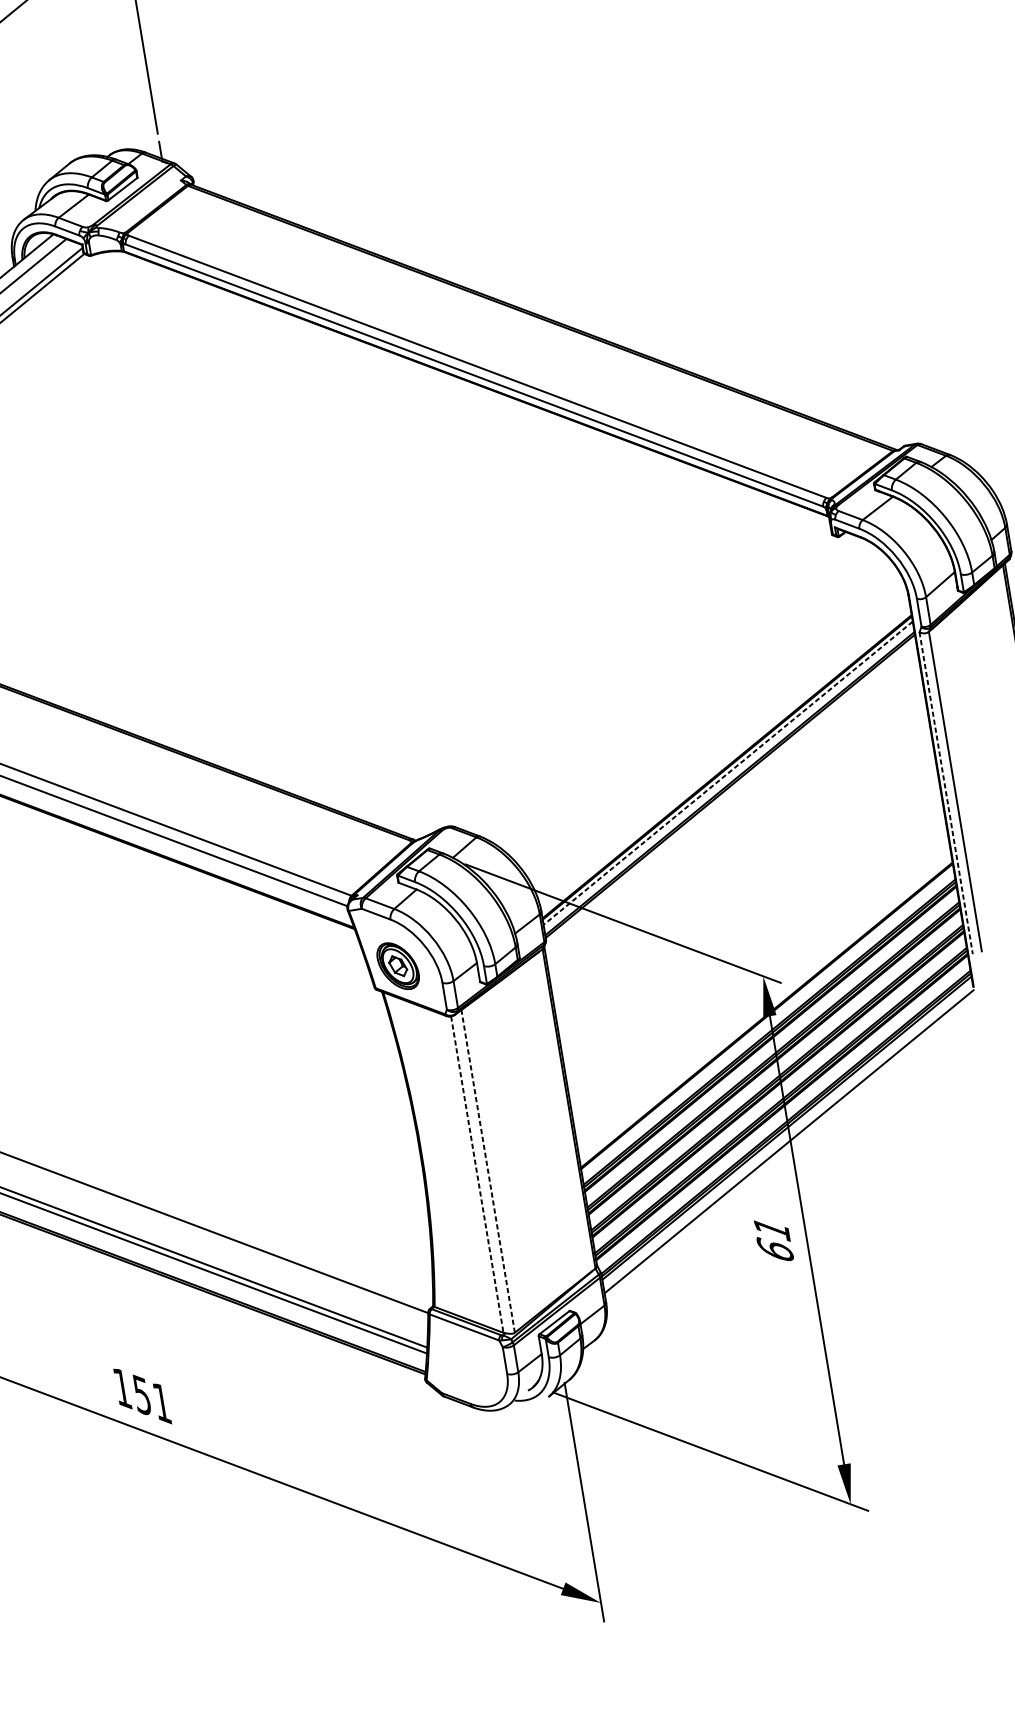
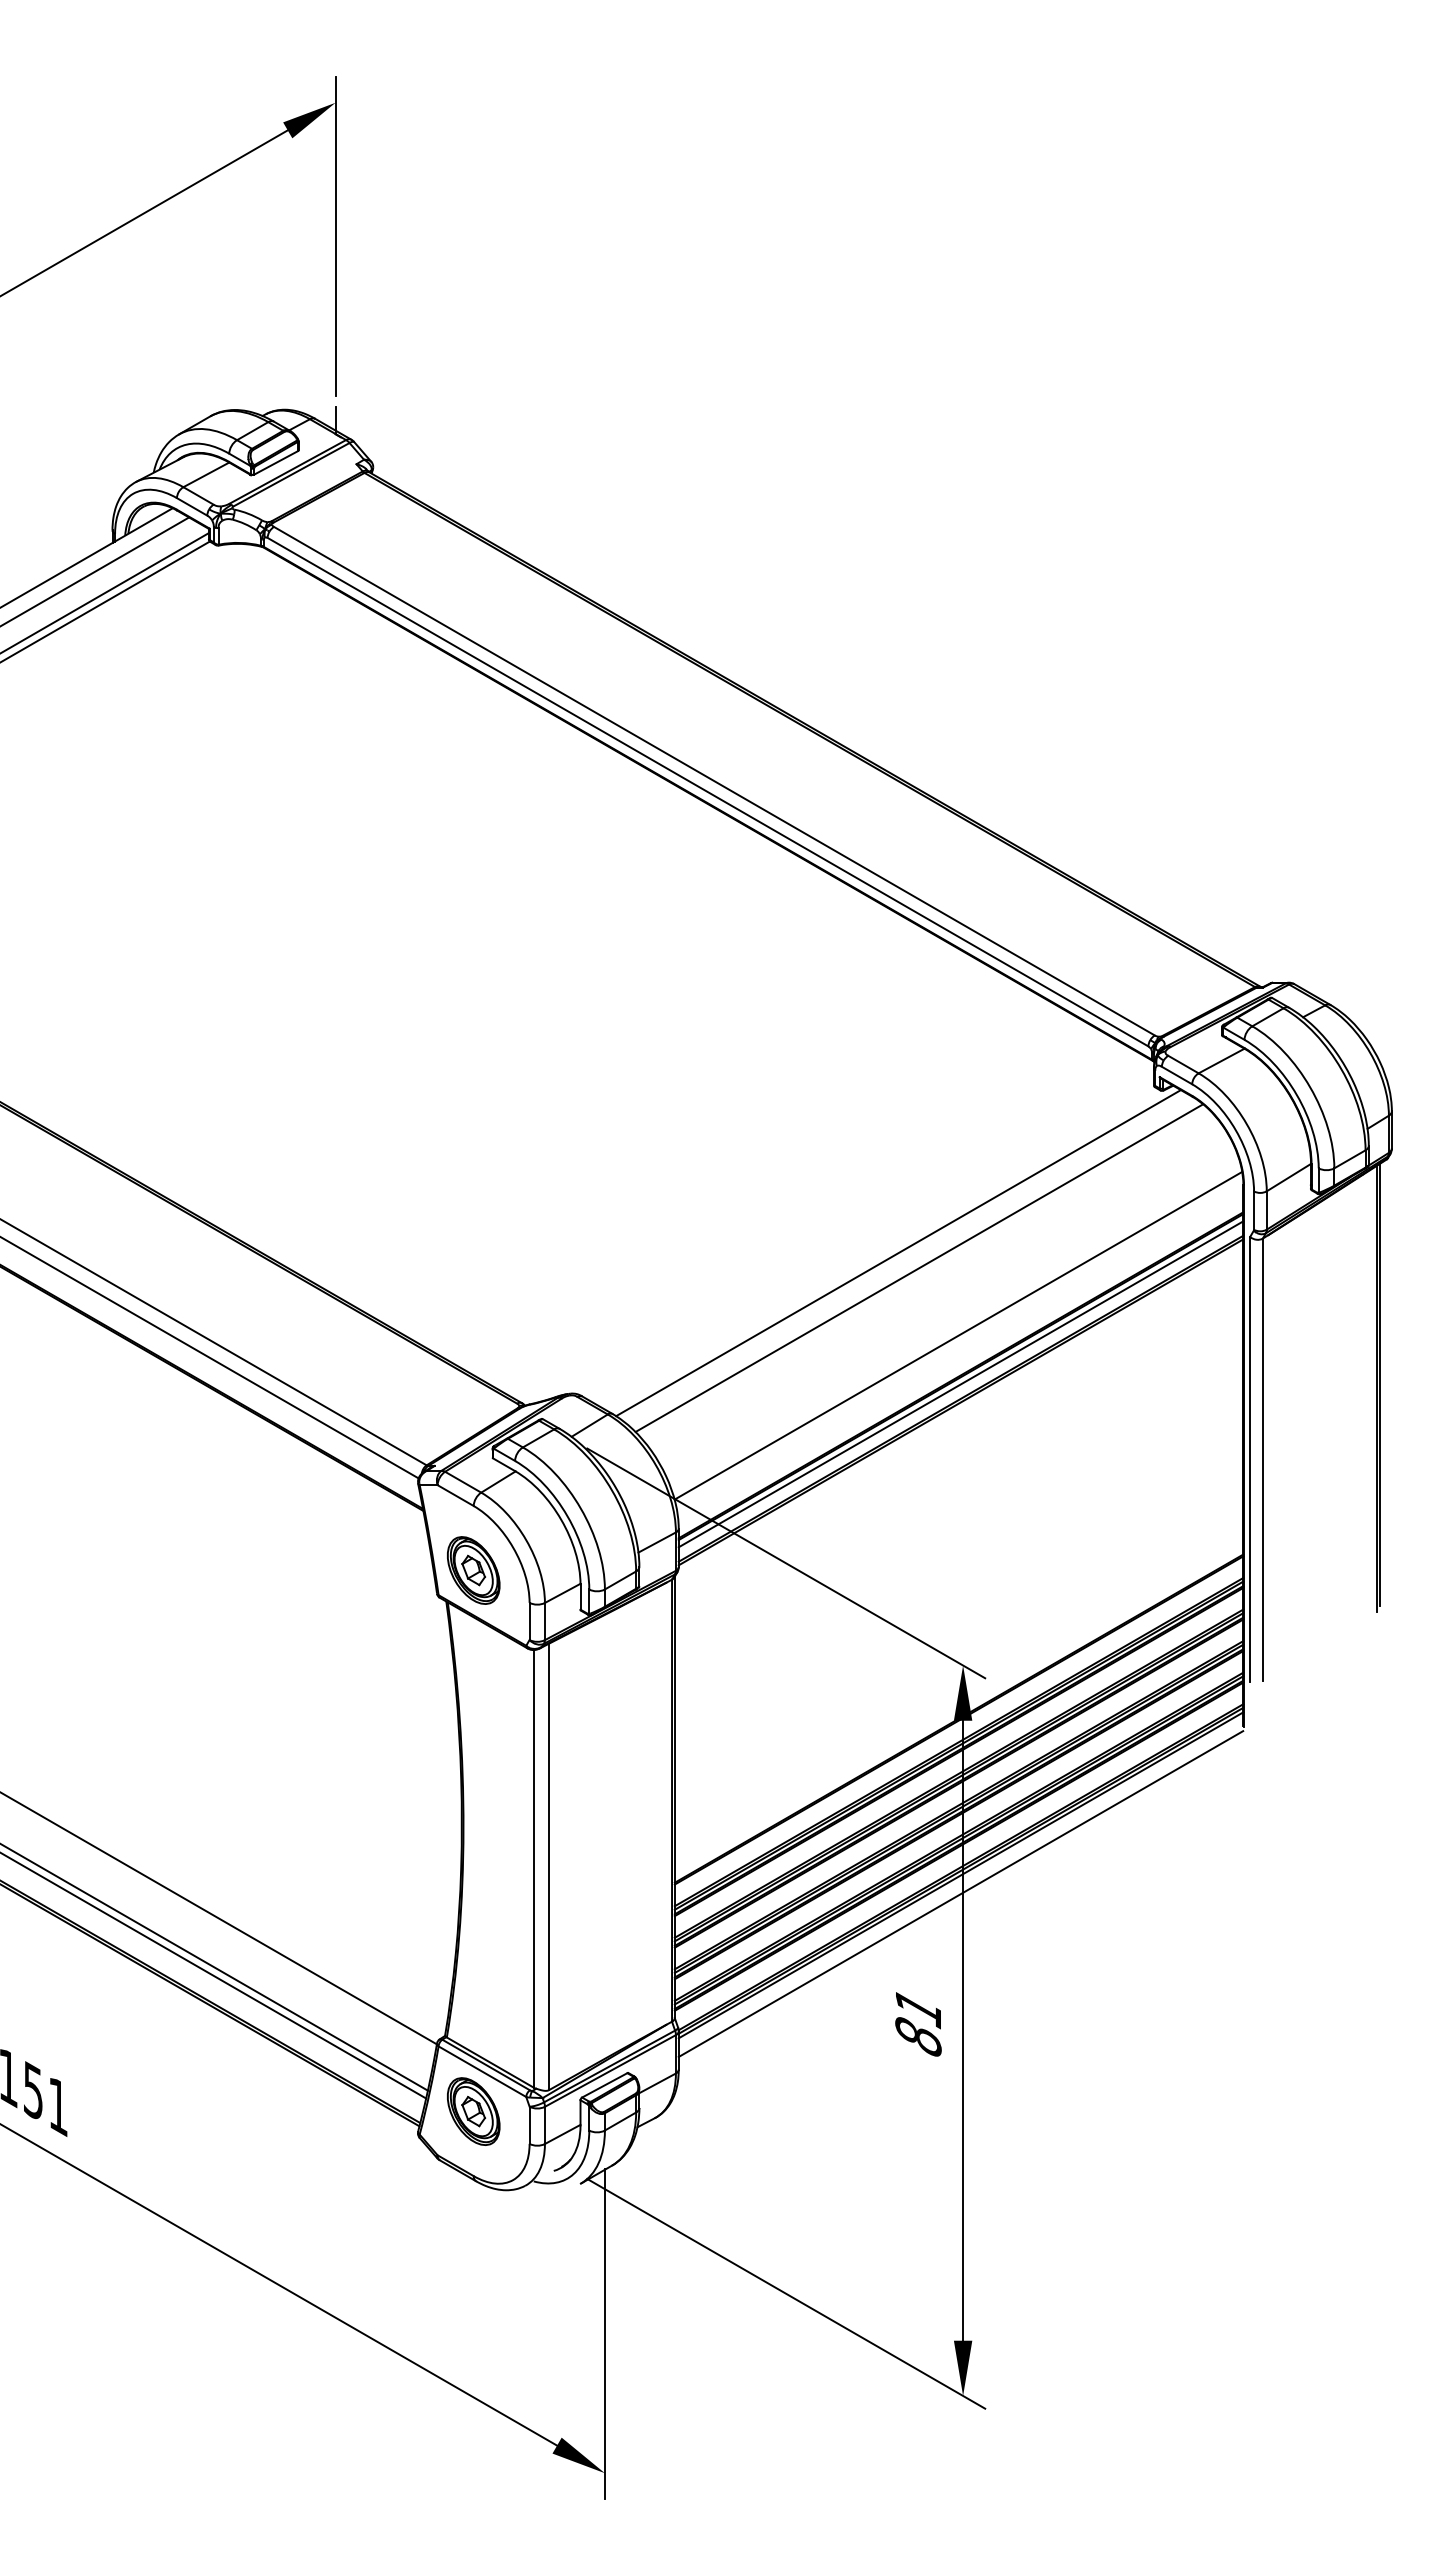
line: (667, 686) -> (898, 1253), added
line: (684, 693) -> (919, 1267), added
line: (720, 738) -> (958, 1335), added
line: (728, 773) -> (961, 1384), dashed -> solid
line: (946, 792) -> (1250, 1459), dashed -> solid
line: (488, 1171) -> (549, 1866), dashed -> solid
line: (477, 1174) -> (533, 1868), dashed -> solid
text: (775, 1249) -> (918, 2035), 61 -> 81
part: (462, 1357) -> (473, 2111), added

